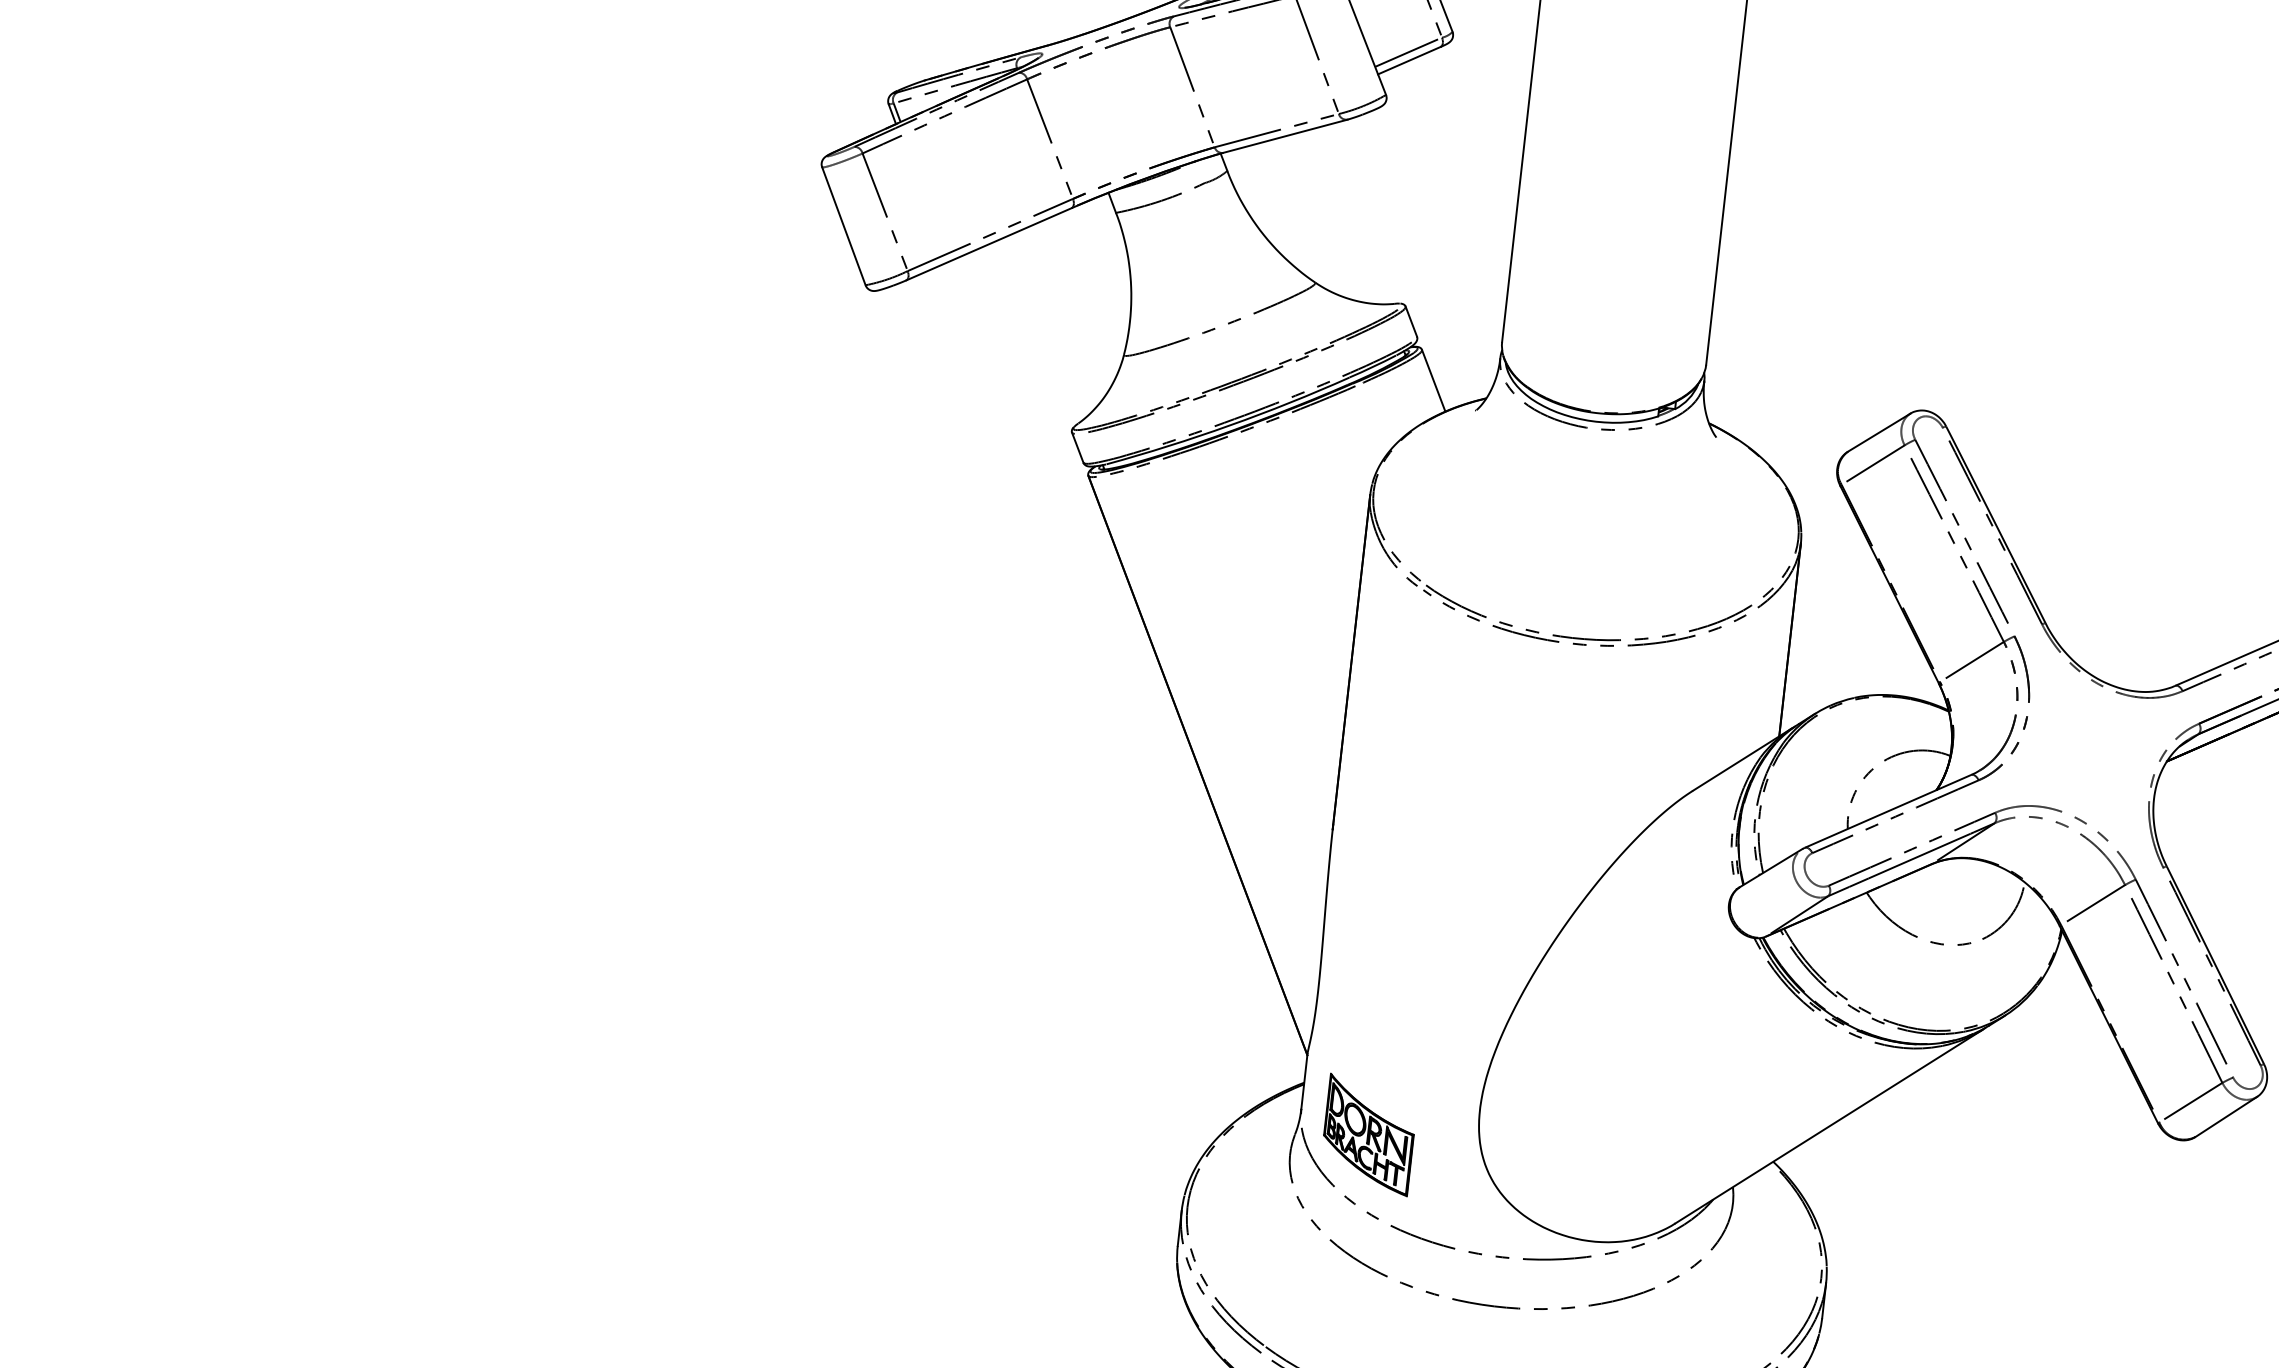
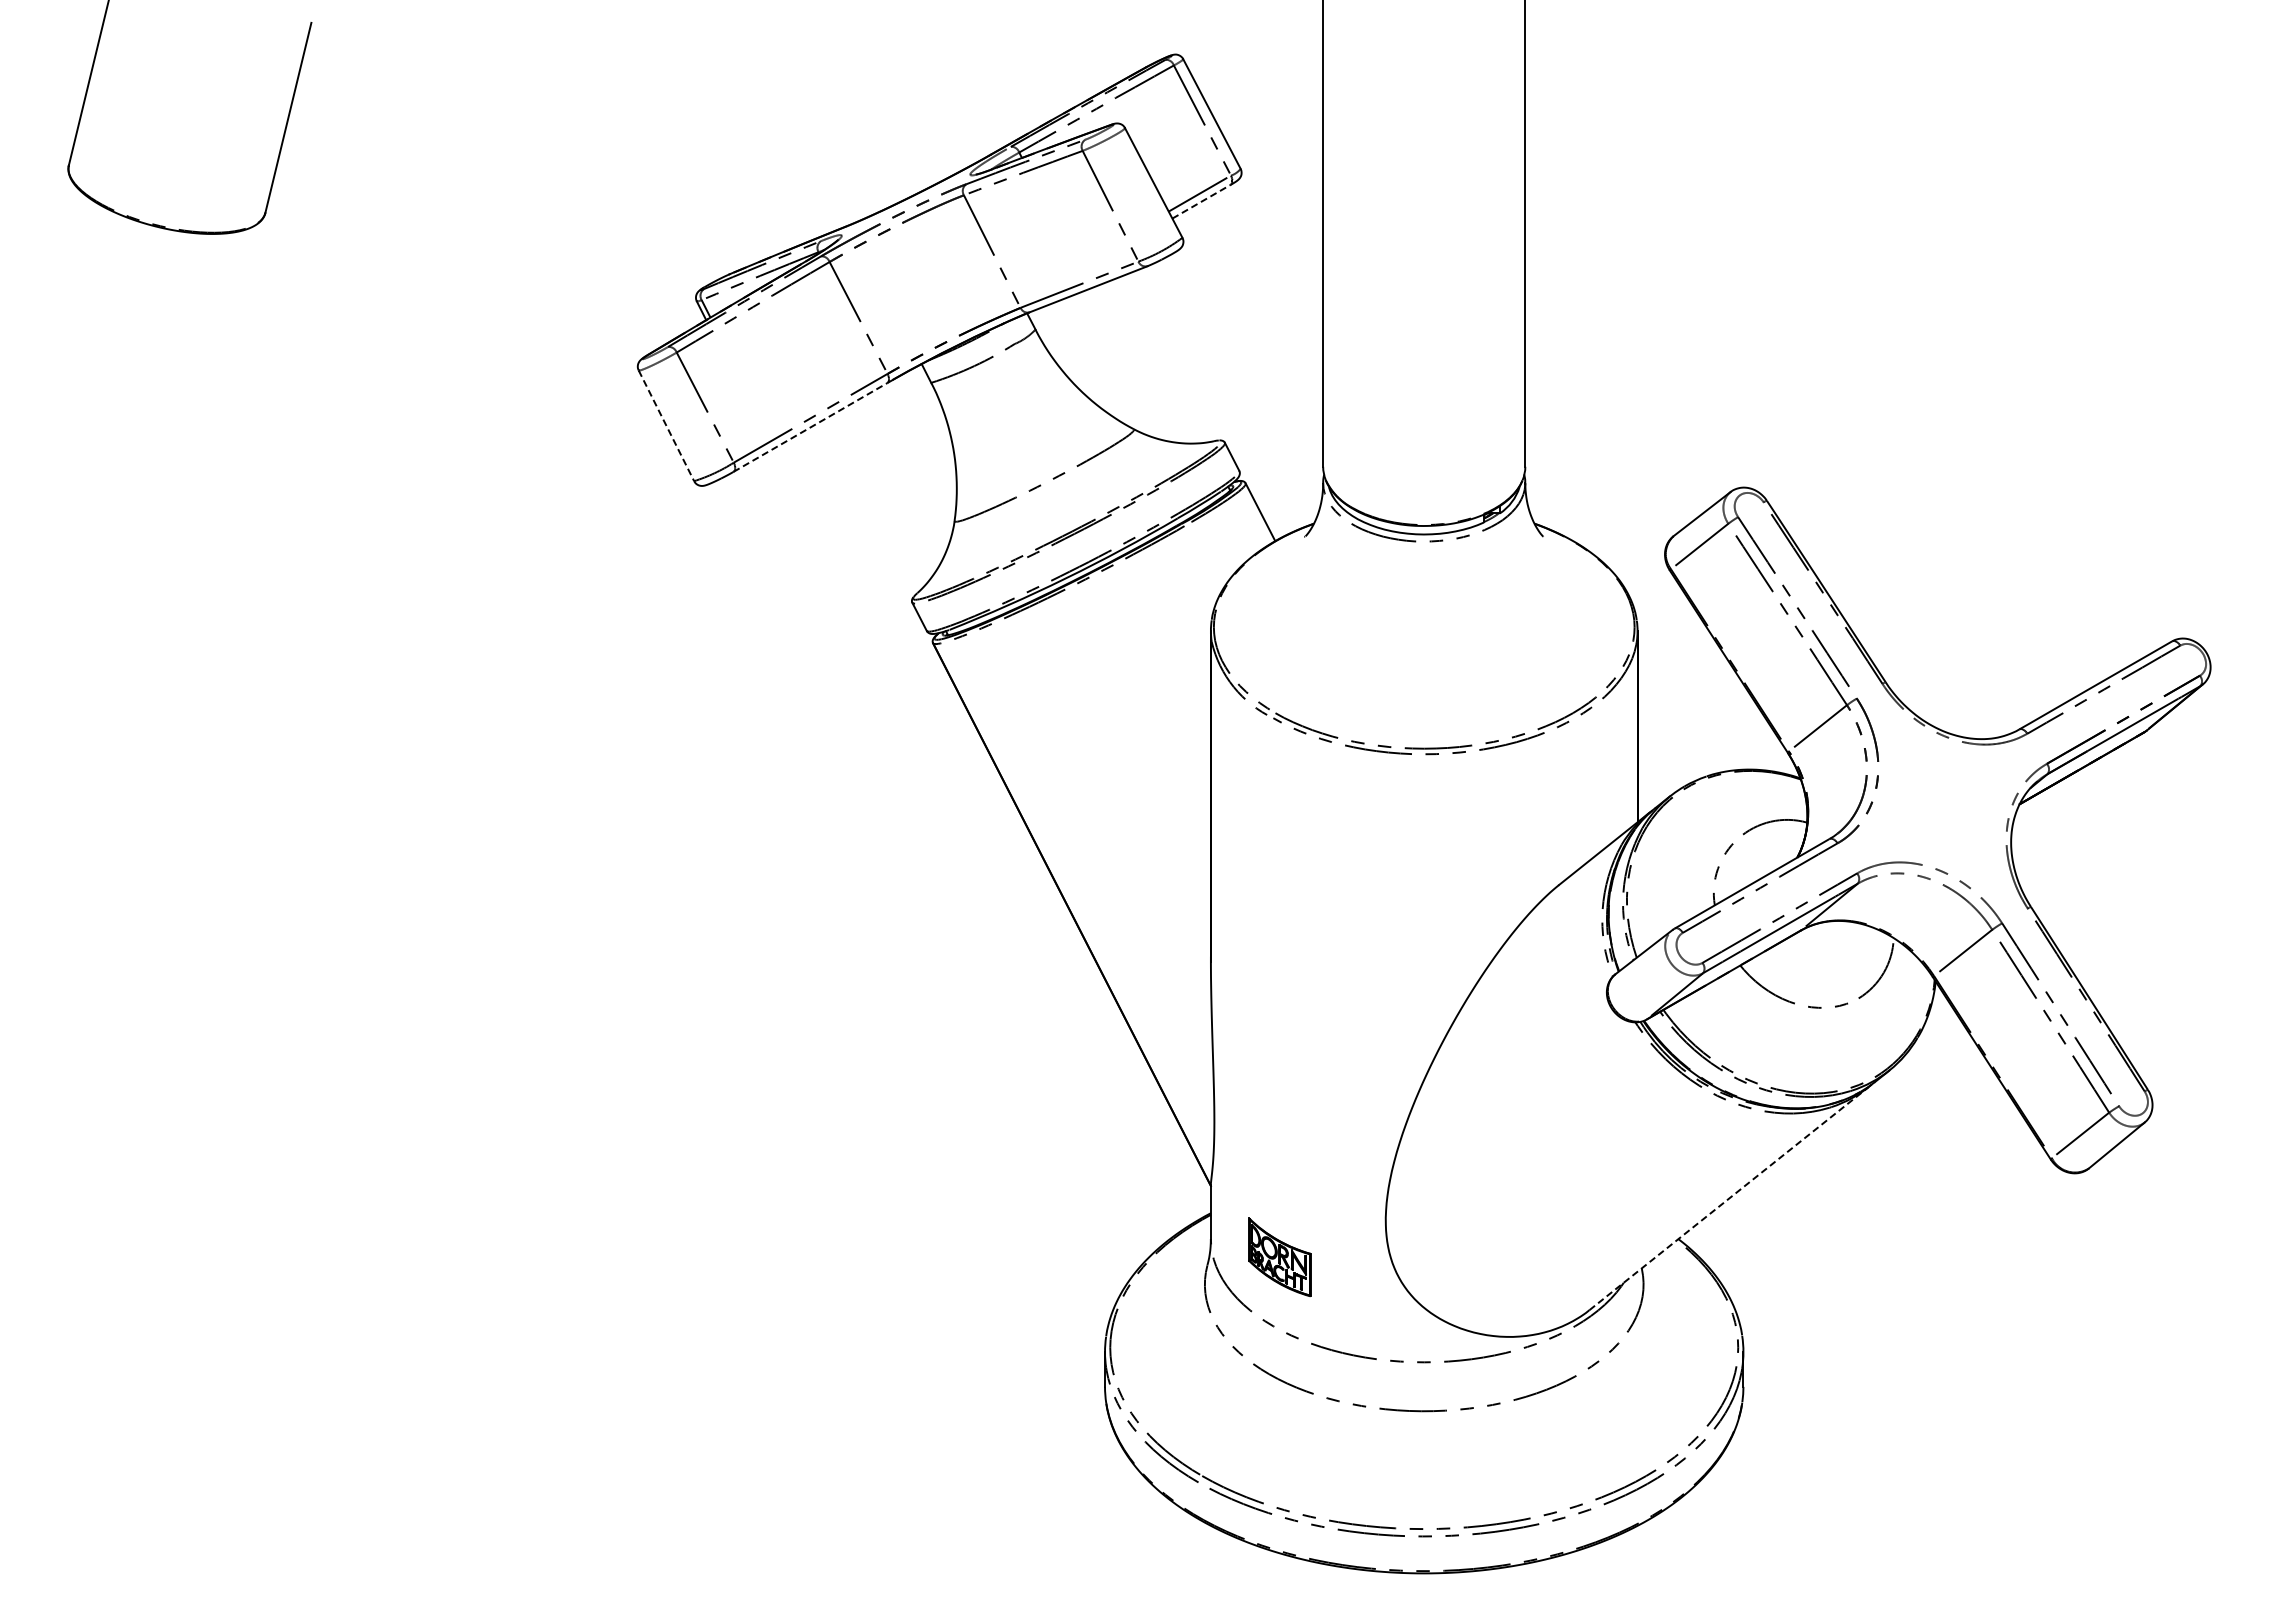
line: (1409, 60) -> (1201, 201), solid -> dashed
line: (843, 225) -> (666, 425), solid -> dashed
line: (989, 244) -> (810, 427), solid -> dashed
line: (1829, 1126) -> (1729, 1198), solid -> dashed
part: (1368, 1135) -> (1279, 1257), size x0.7

